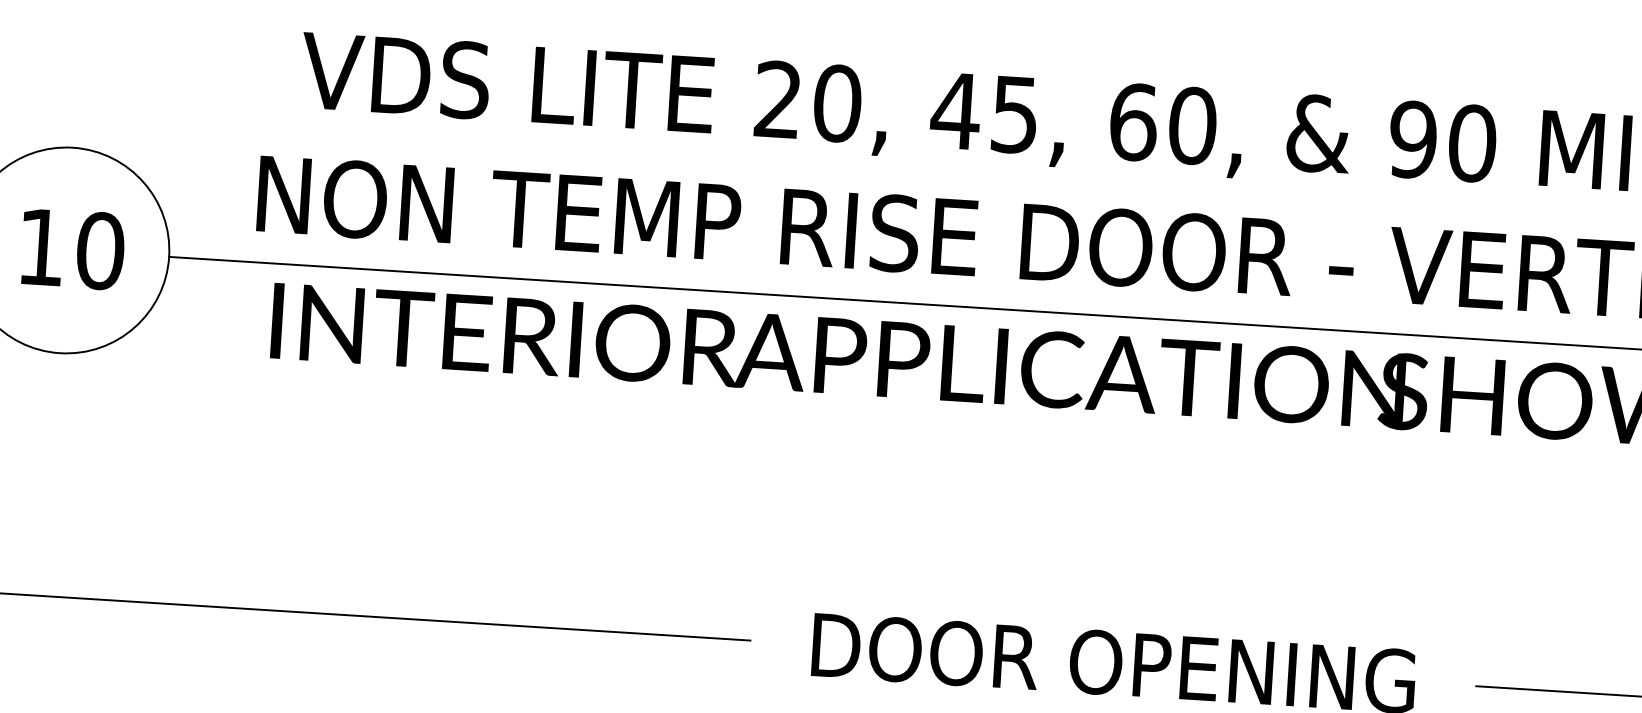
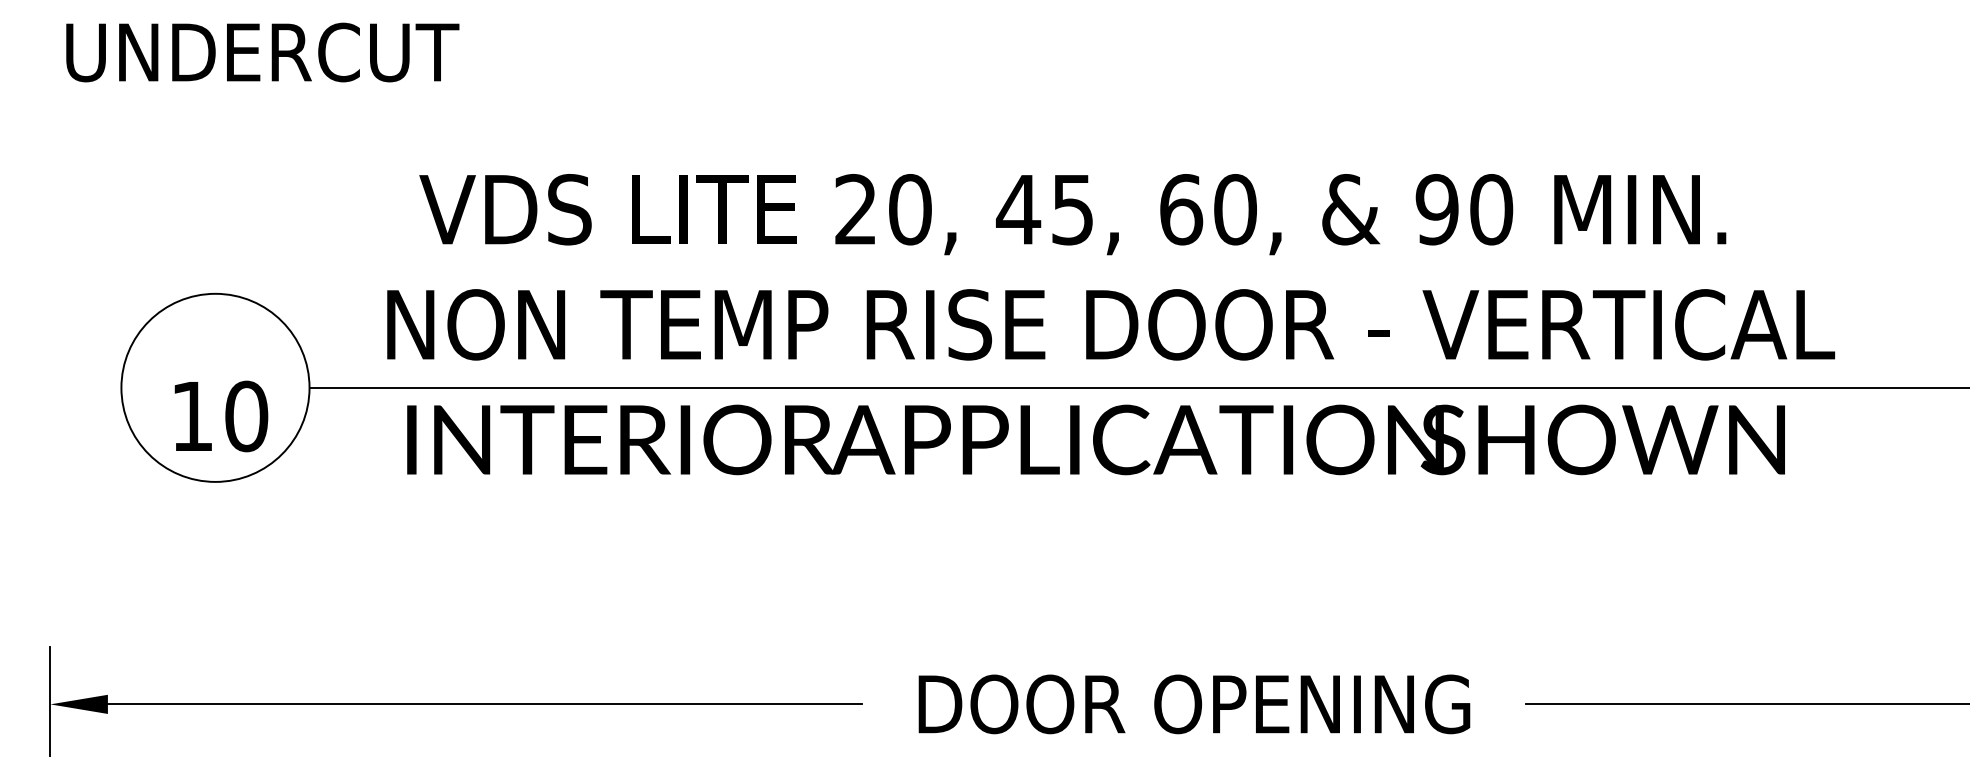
text: (73, 249) -> (221, 416), moved

